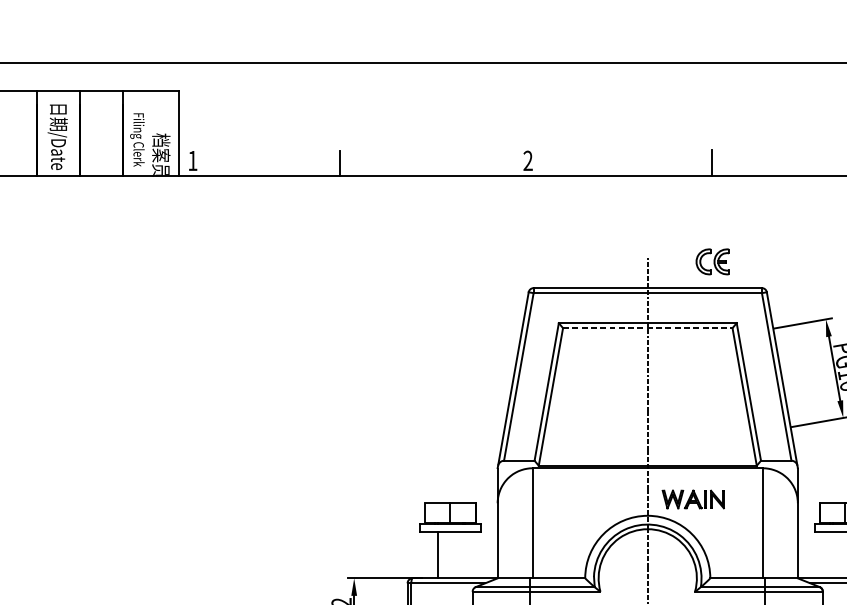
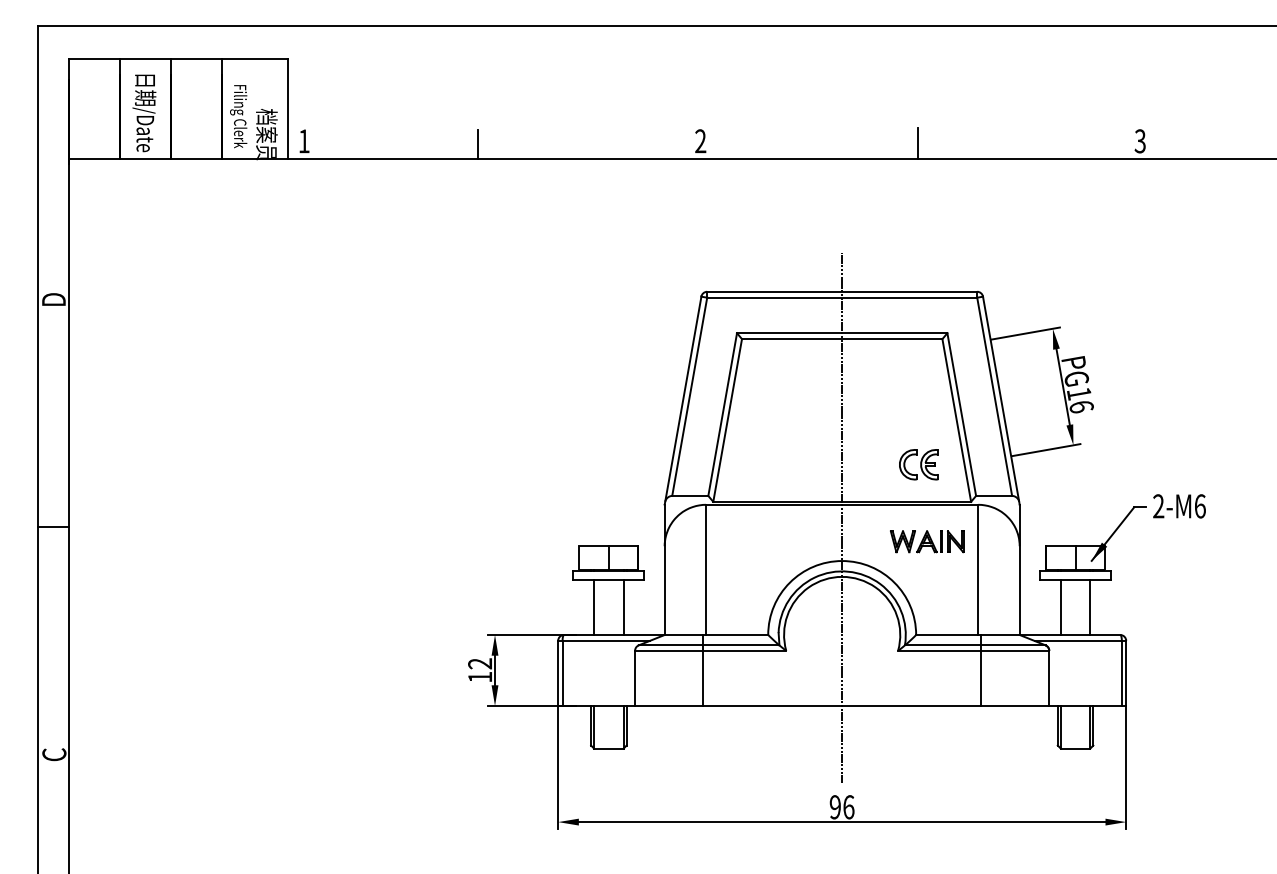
part: (712, 261) -> (918, 464), moved
line: (648, 328) -> (842, 339), dashed -> solid
part: (693, 499) -> (927, 541), moved
line: (462, 555) -> (623, 607), added
line: (832, 555) -> (1060, 607), added

